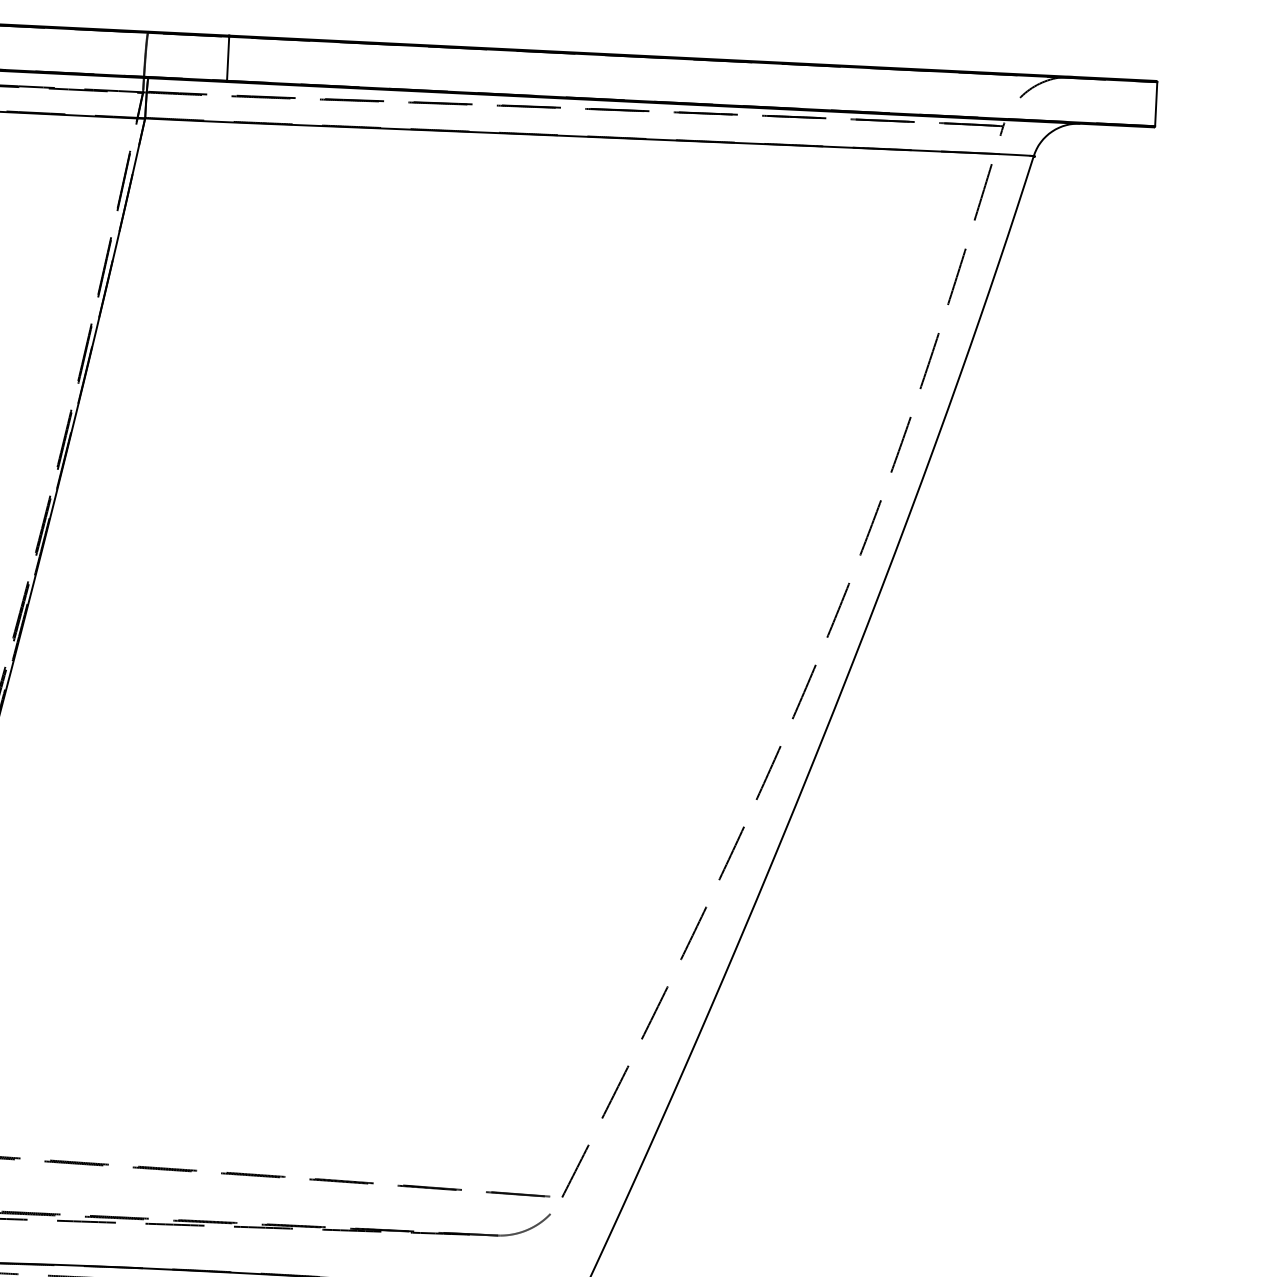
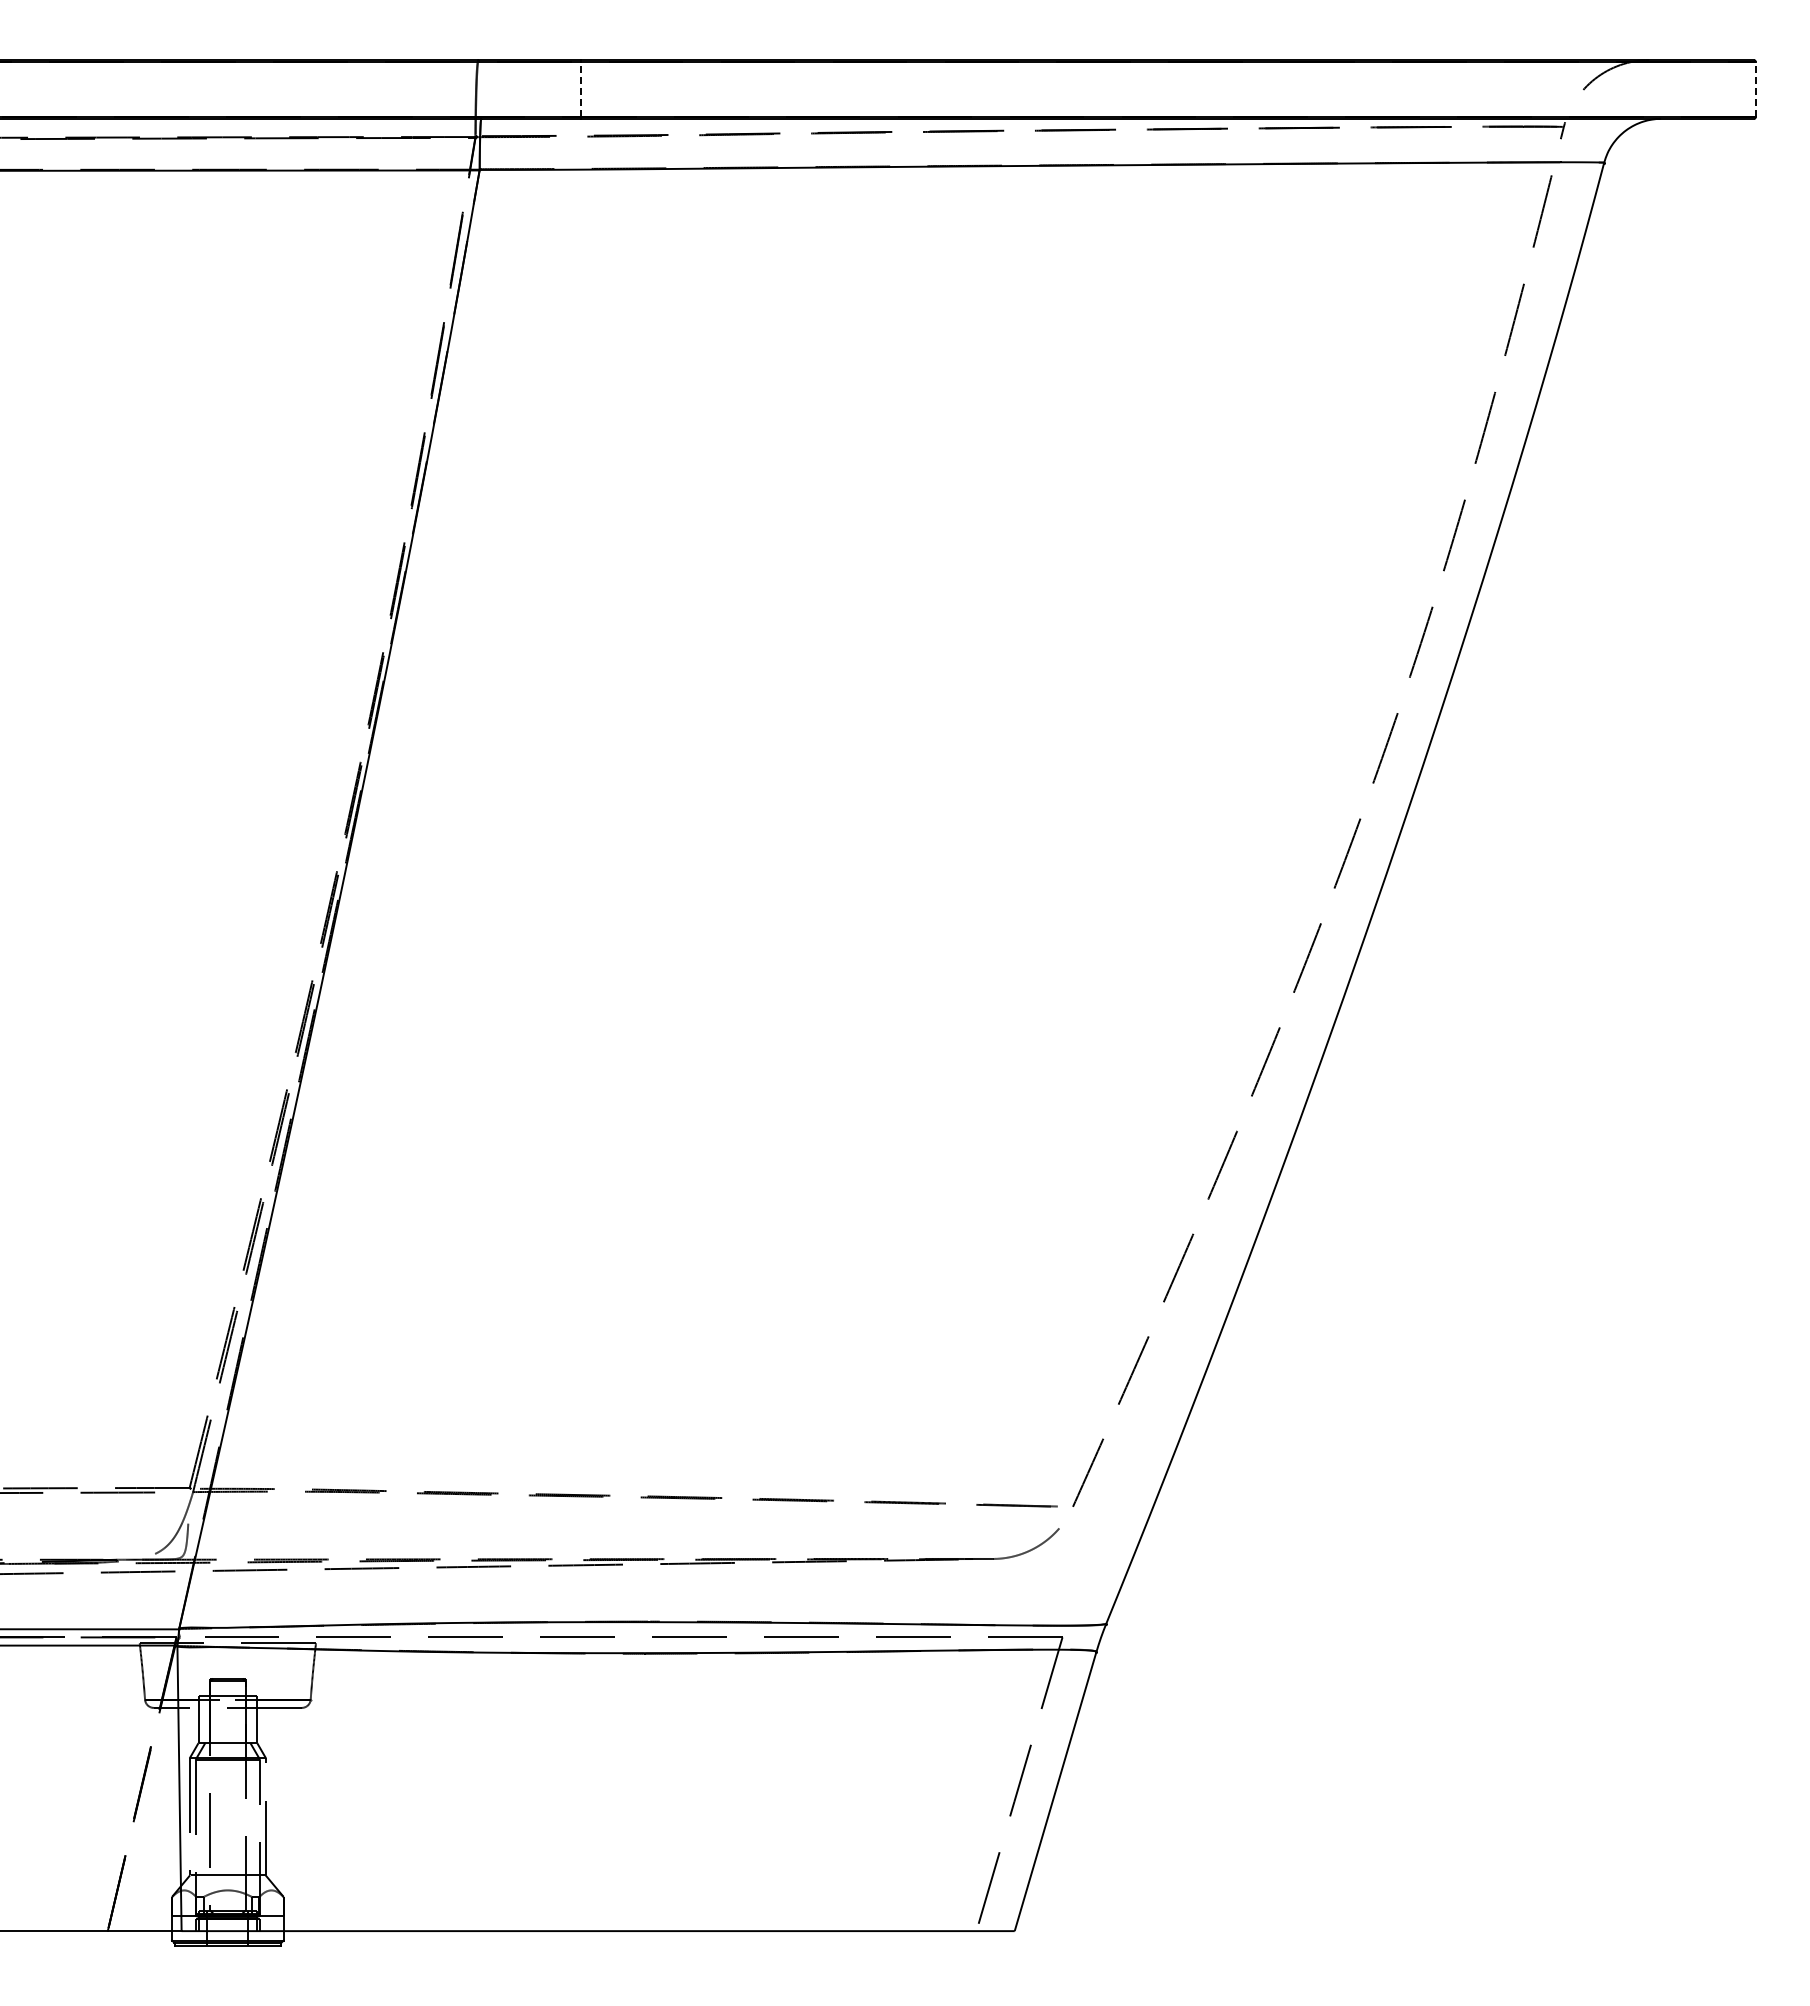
line: (227, 58) -> (580, 89), solid -> dashed
line: (1156, 104) -> (1755, 89), solid -> dashed

